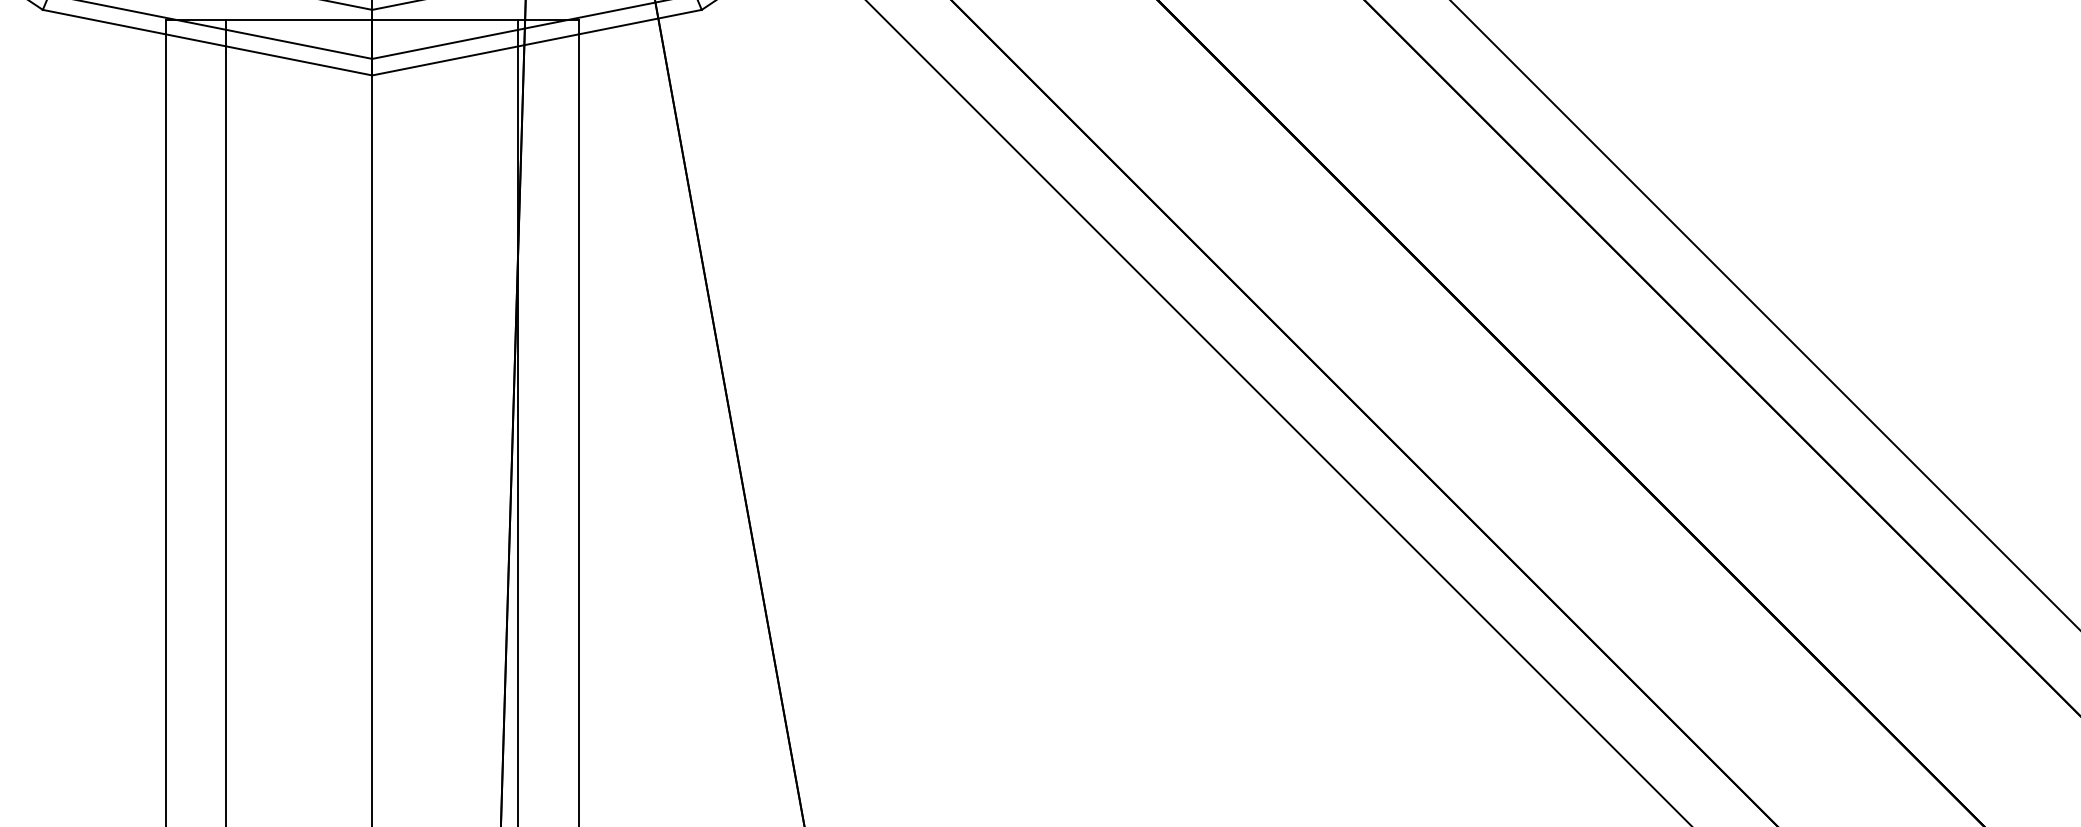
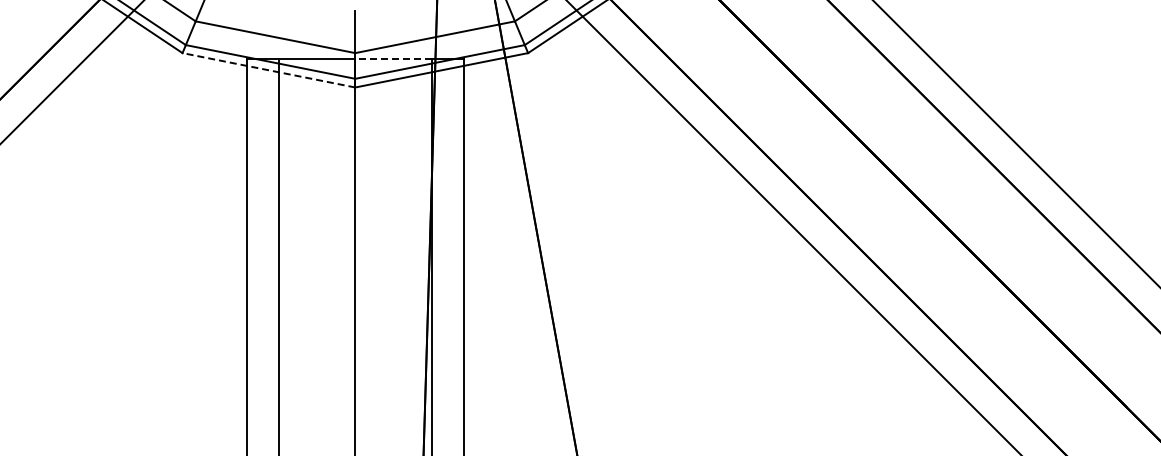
line: (445, 20) -> (393, 58), solid -> dashed
line: (206, 43) -> (268, 70), solid -> dashed

